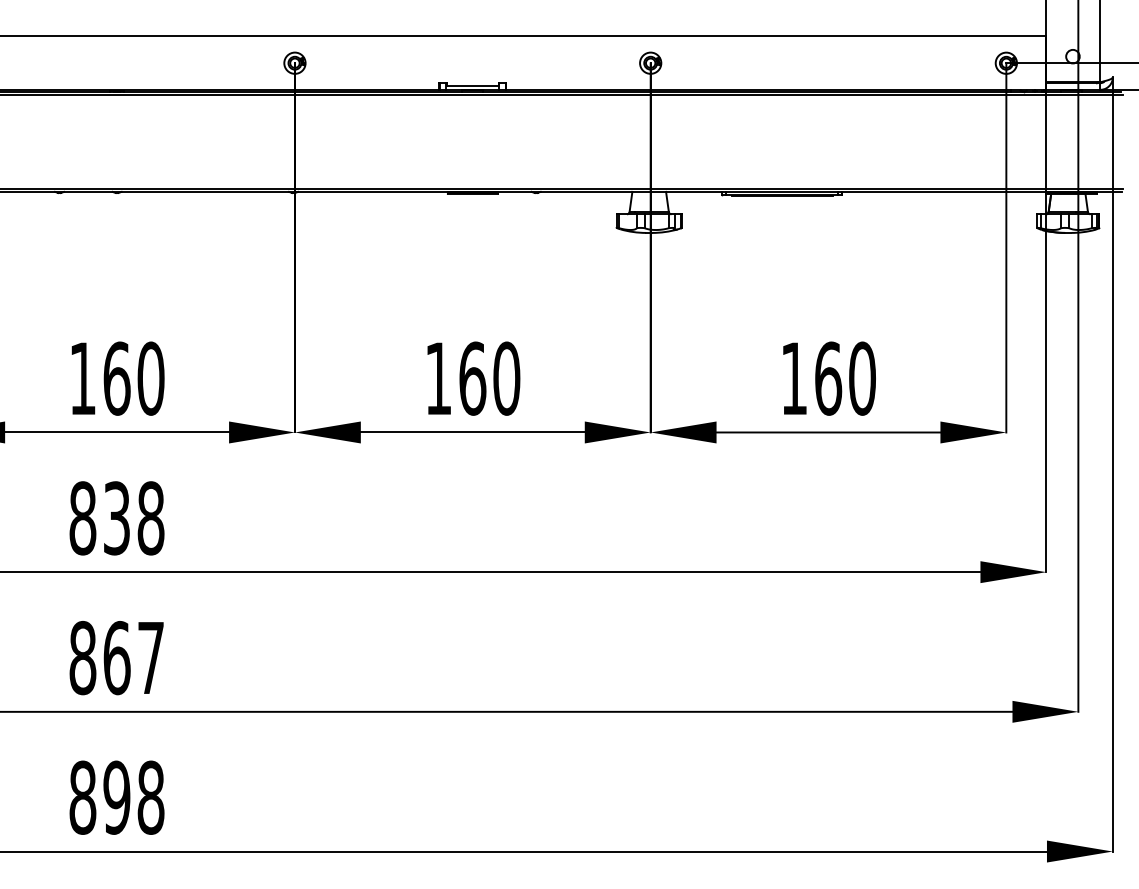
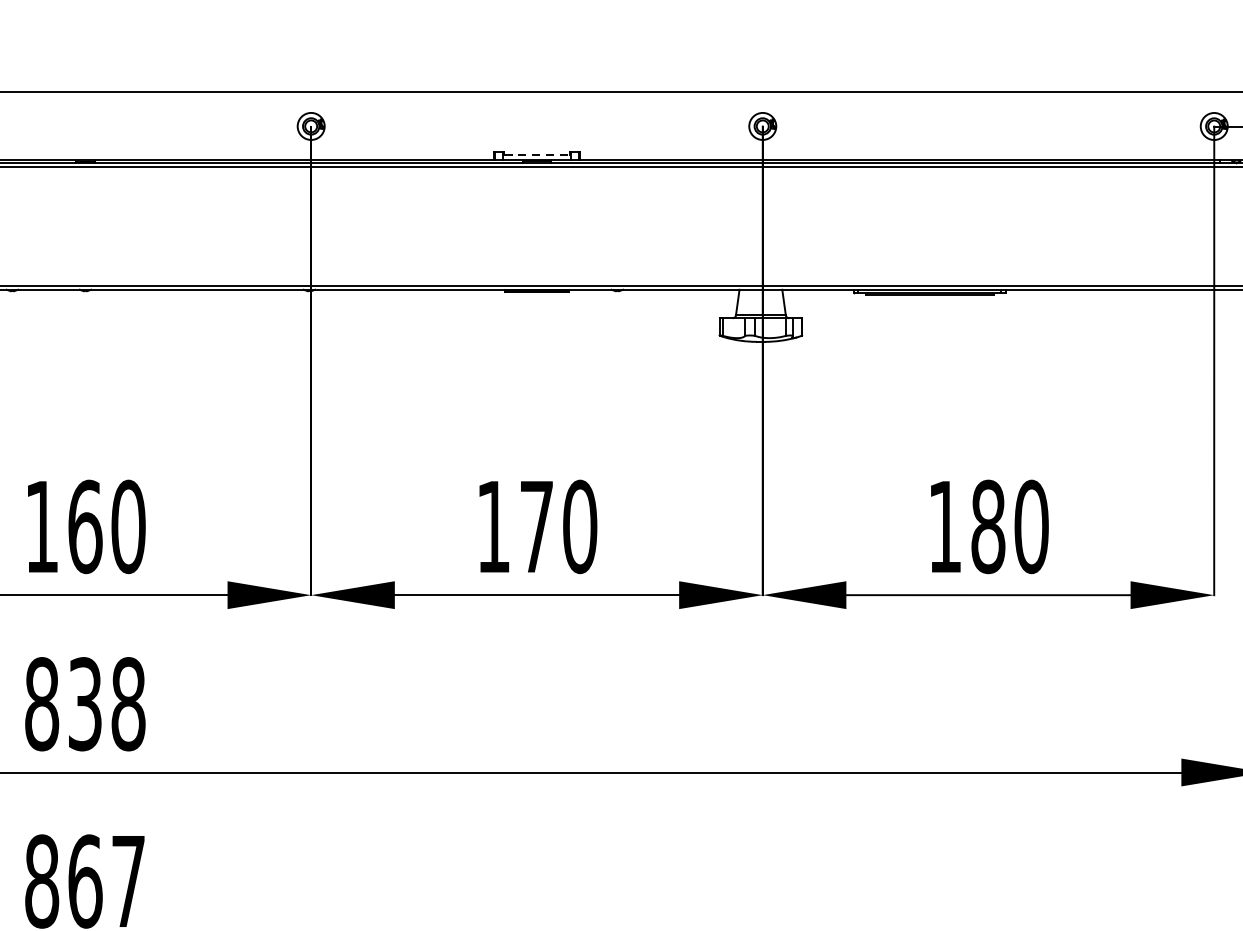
line: (473, 85) -> (537, 154), solid -> dashed
text: (472, 378) -> (536, 526), 160 -> 170
text: (828, 378) -> (988, 526), 160 -> 180

